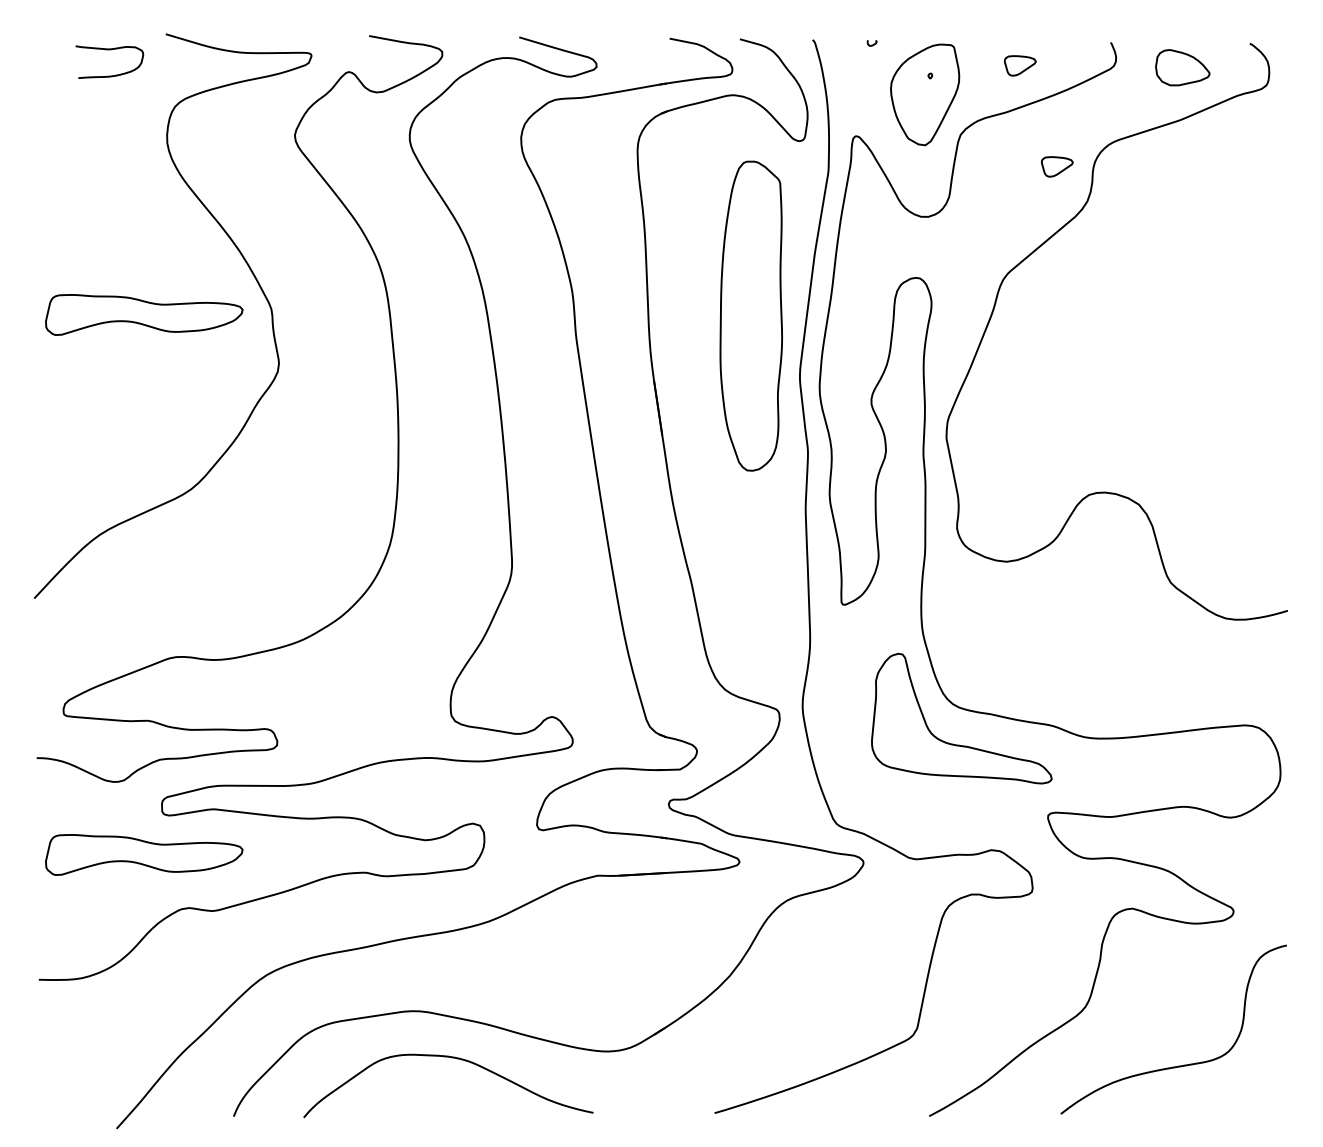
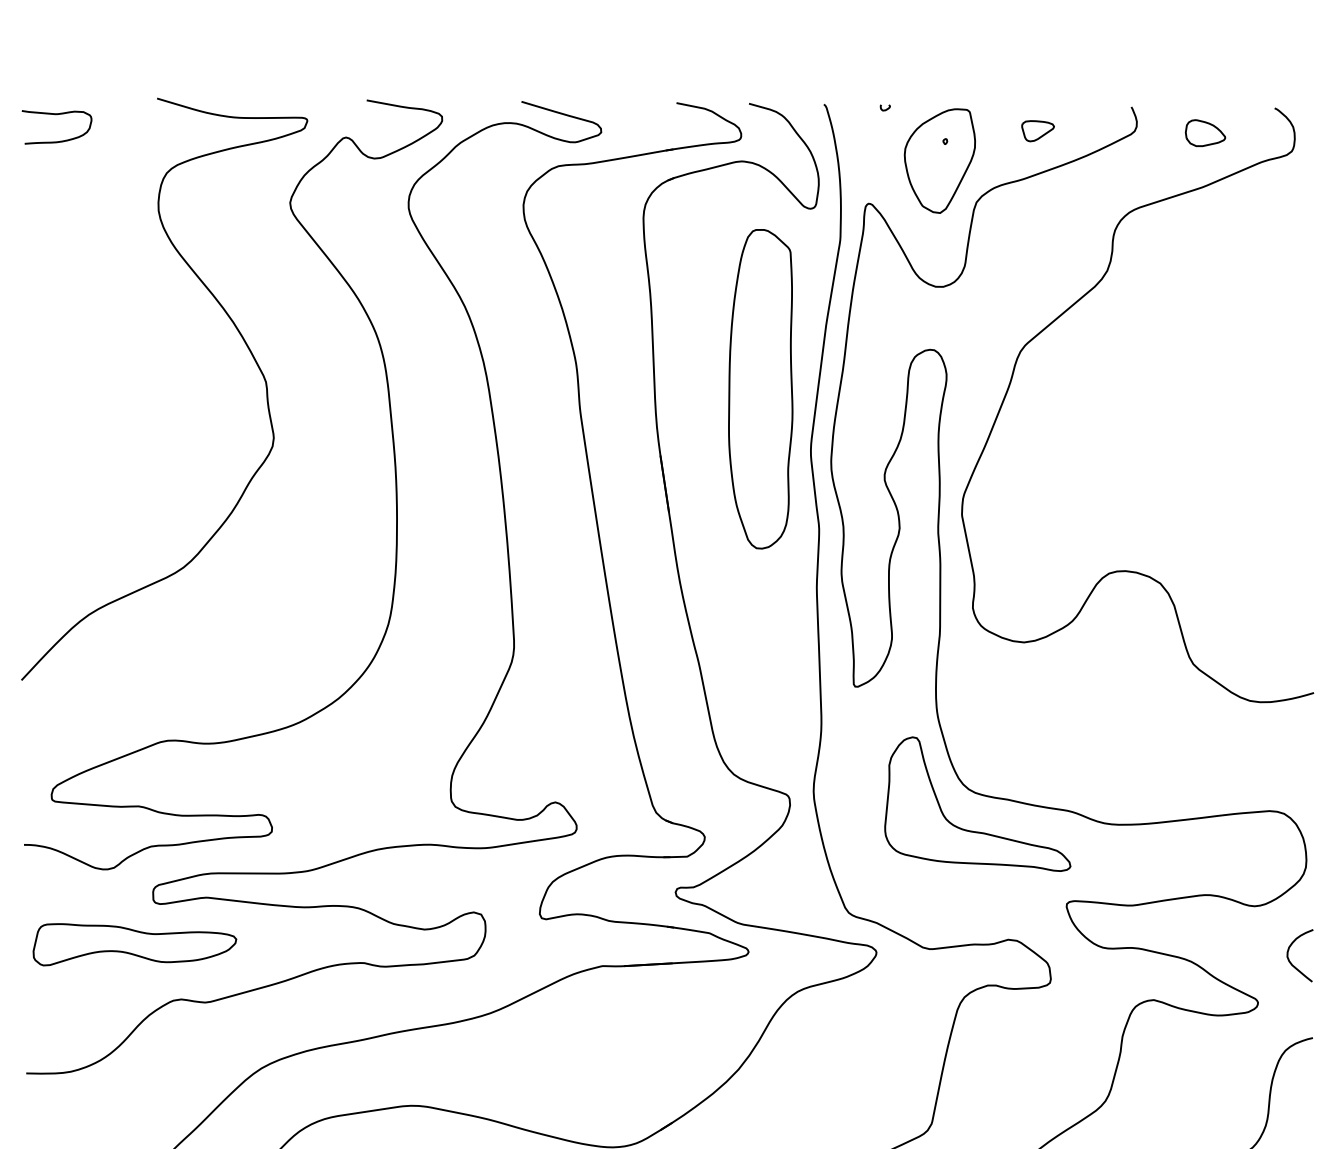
curve: (109, 50) -> (56, 115), moved
part: (1182, 67) -> (1205, 132), size x0.71
part: (1057, 166) -> (1076, 234), removed
part: (144, 314) -> (135, 387), removed
curve: (1266, 872) -> (1291, 962), added

